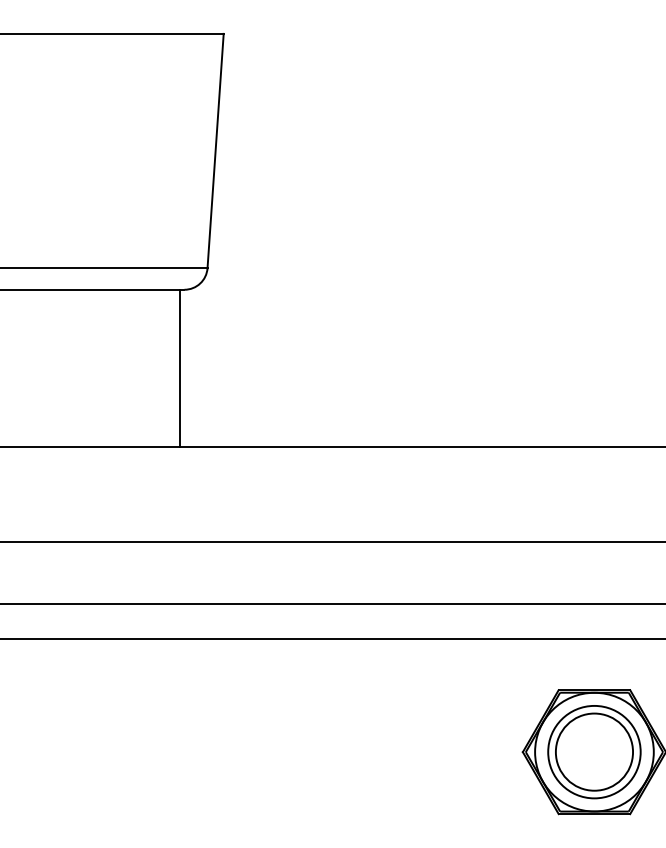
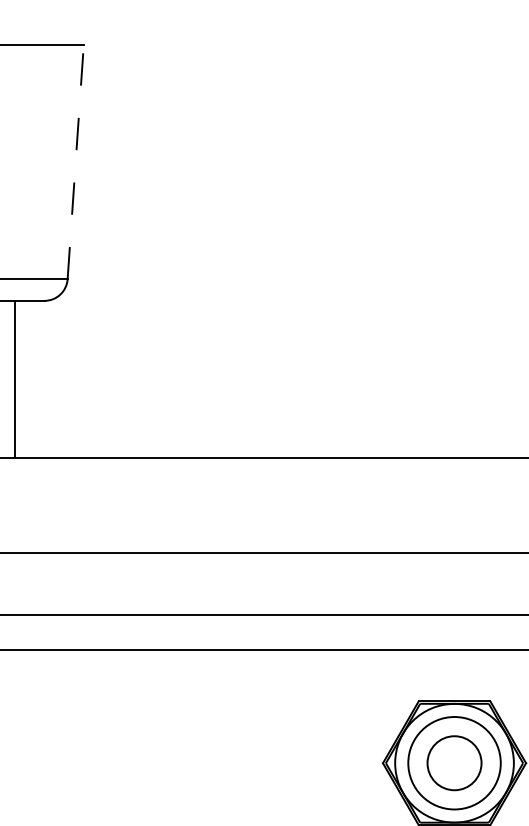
line: (215, 150) -> (75, 161), solid -> dashed
line: (179, 367) -> (14, 378), moved
circle: (594, 751) -> (454, 762), size x0.7

